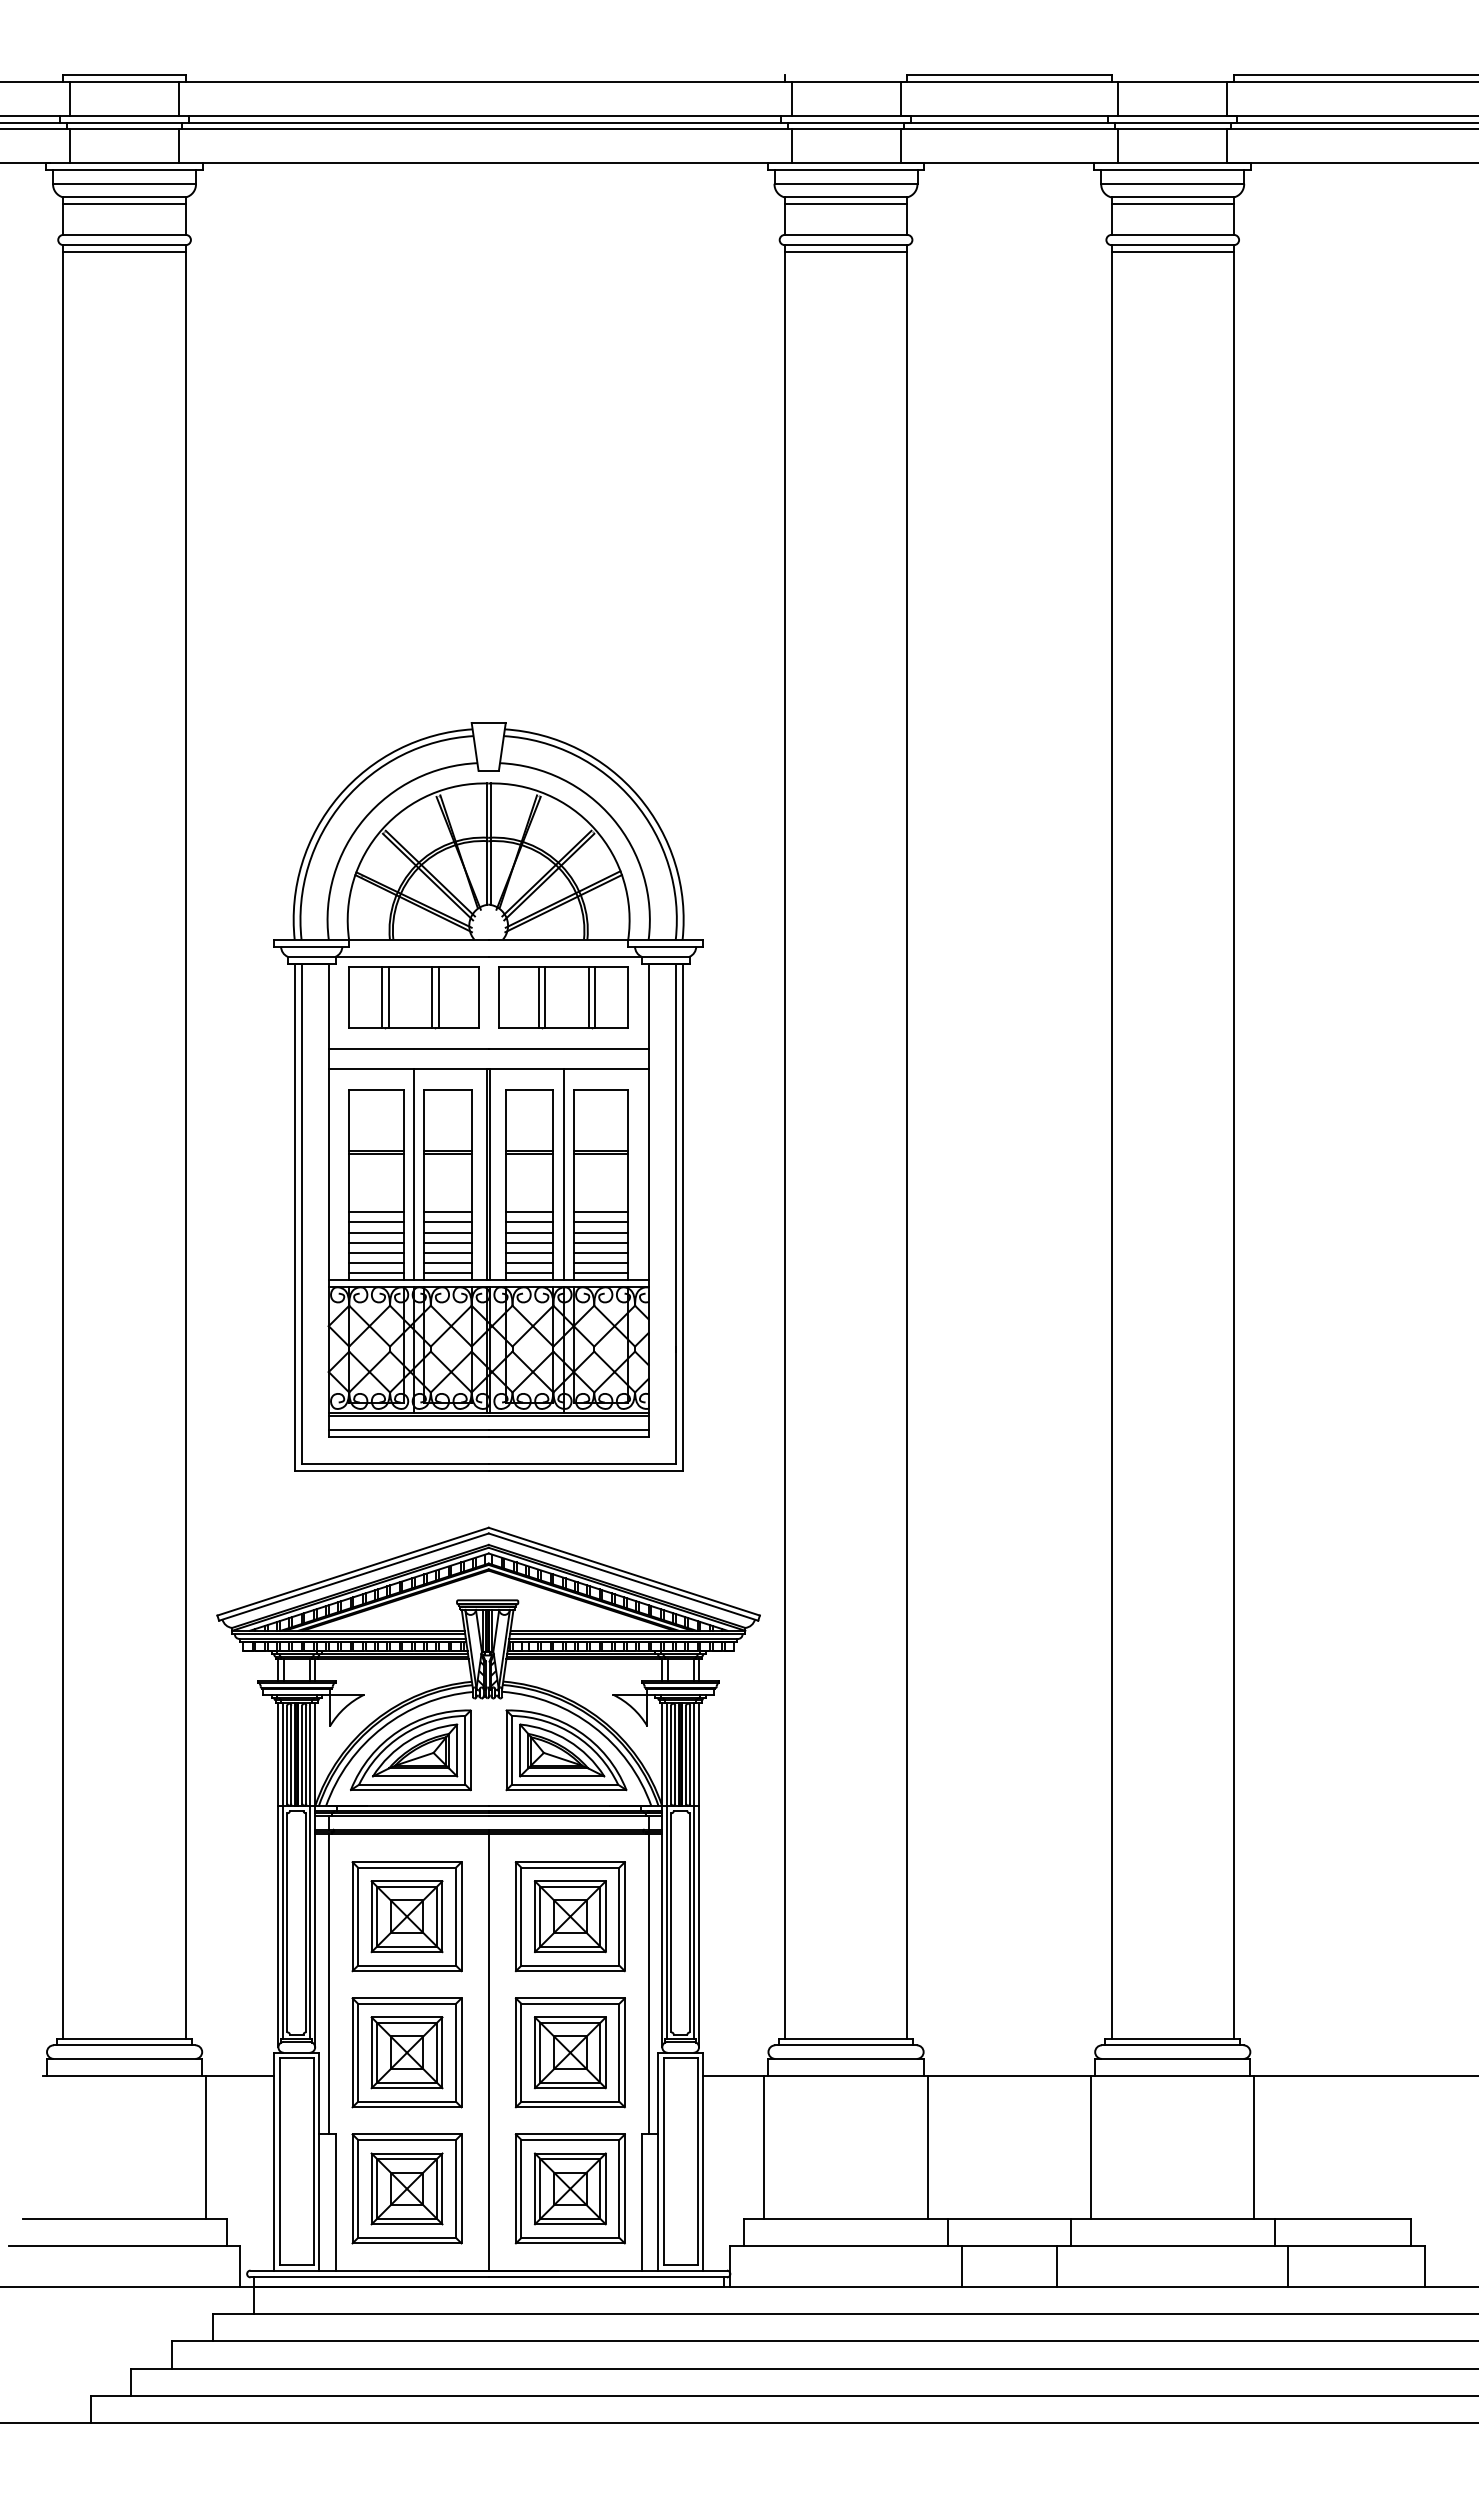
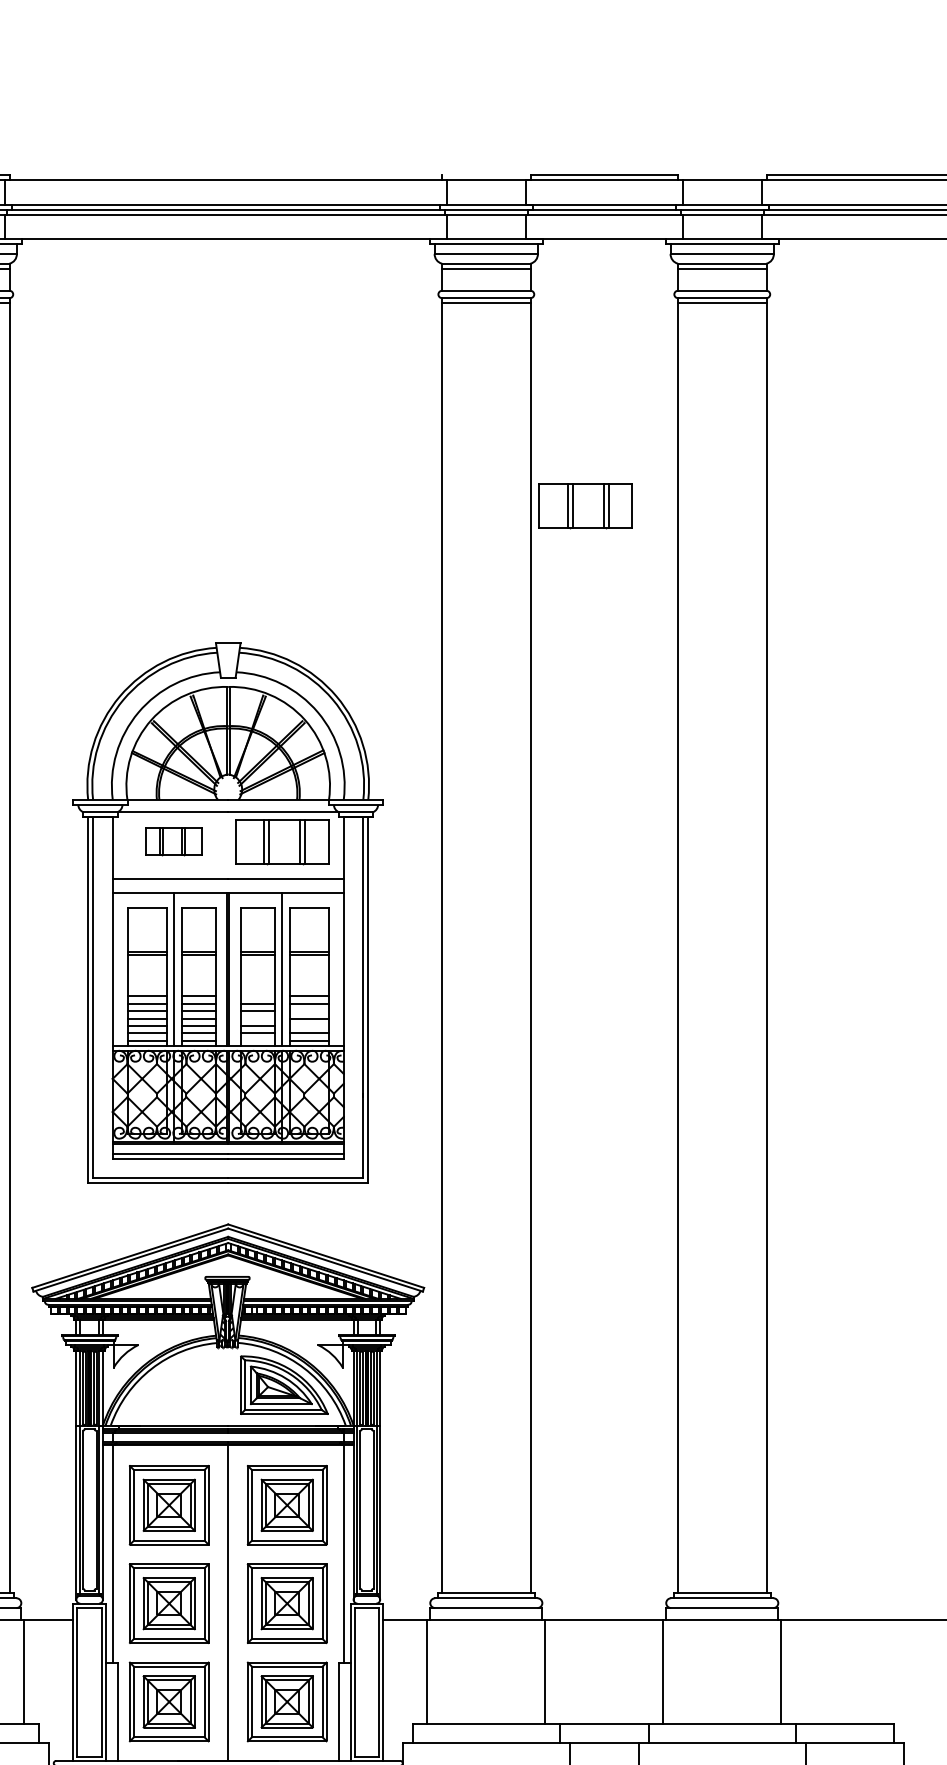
part: (983, 532) -> (585, 505), added
part: (413, 997) -> (173, 841), size x0.6
line: (529, 1212) -> (257, 996), removed
line: (600, 1232) -> (308, 1011), removed
line: (529, 1242) -> (257, 1018), removed
line: (600, 1252) -> (308, 1025), removed
line: (529, 1273) -> (257, 1040), removed
part: (410, 1750) -> (171, 1385), removed

